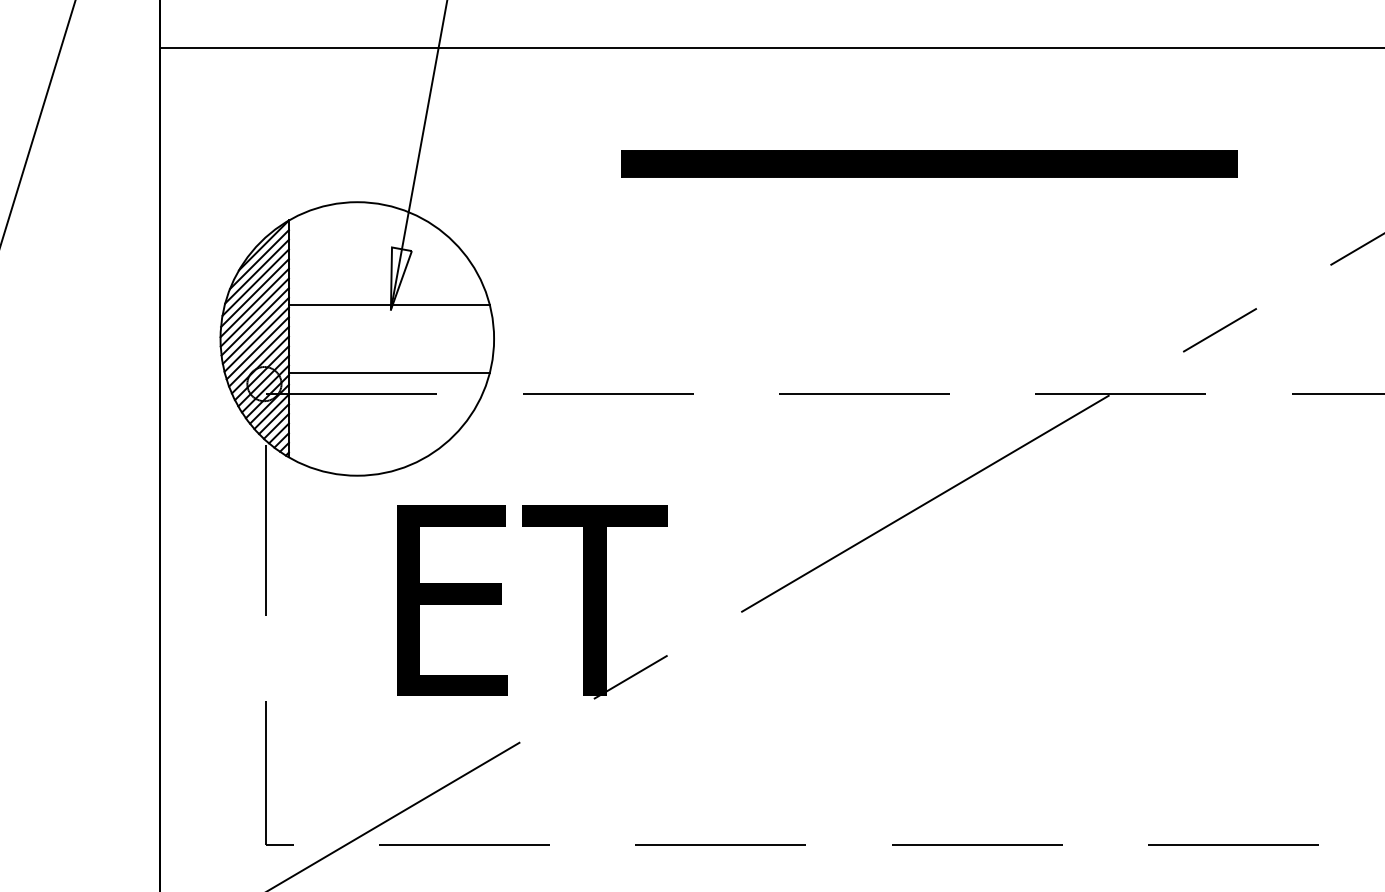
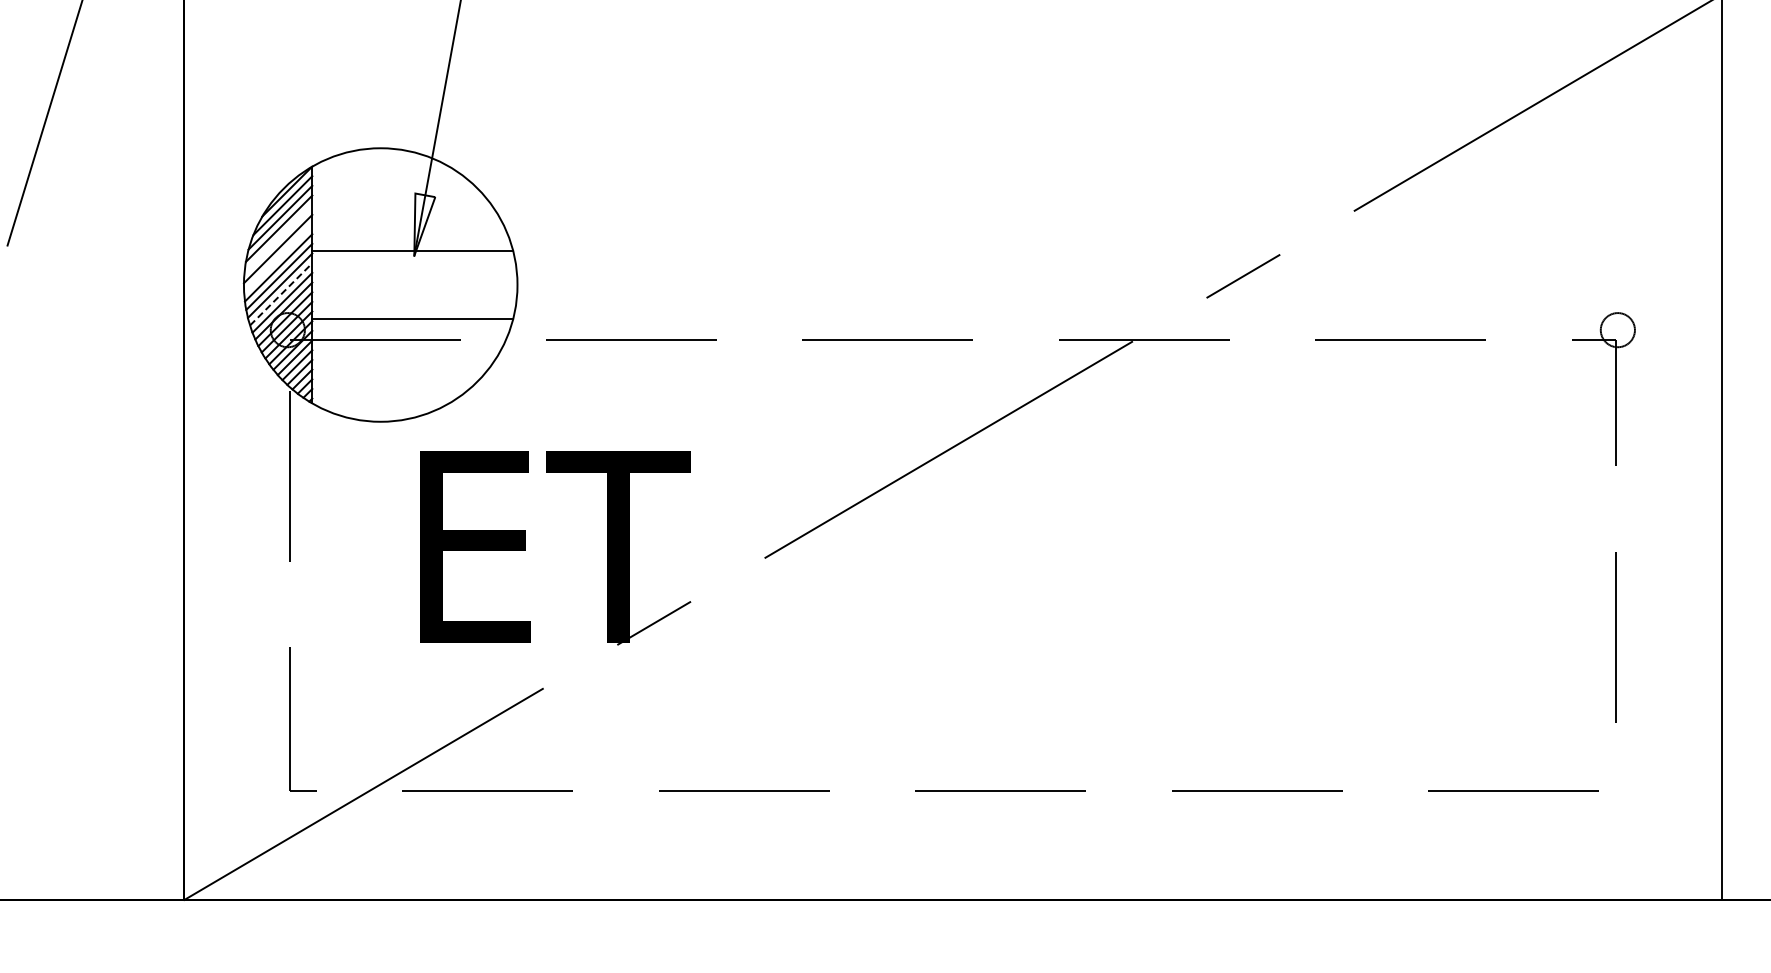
part: (929, 163) -> (952, 109), removed
line: (255, 293) -> (278, 239), removed
line: (255, 312) -> (278, 258), removed
line: (258, 348) -> (281, 294), solid -> dashed

